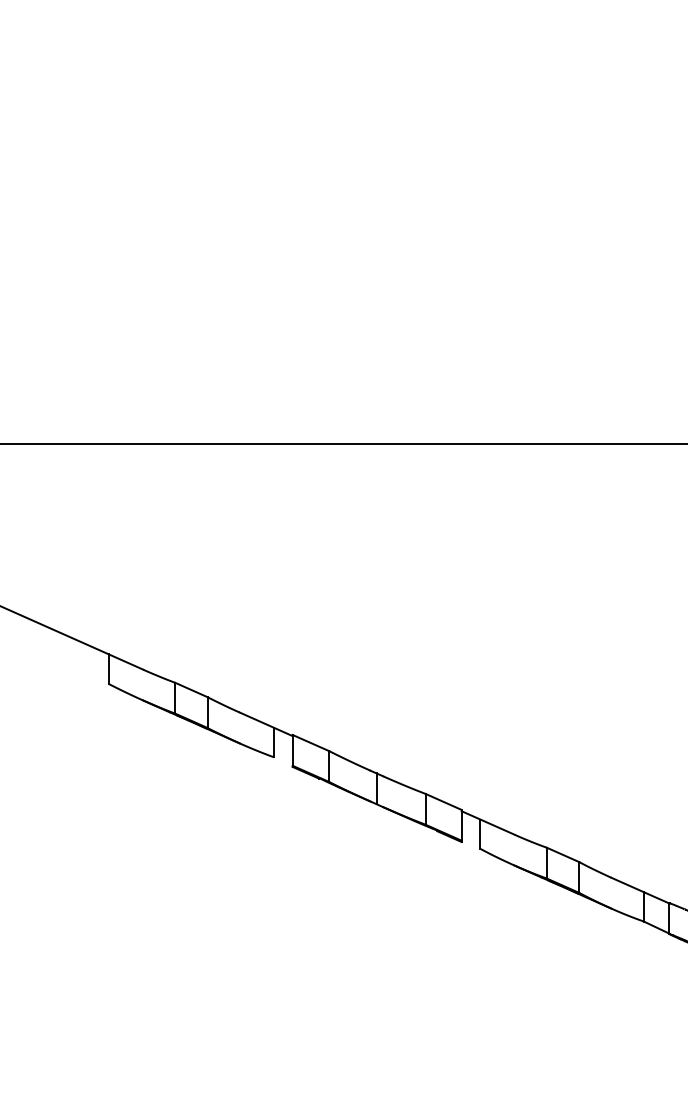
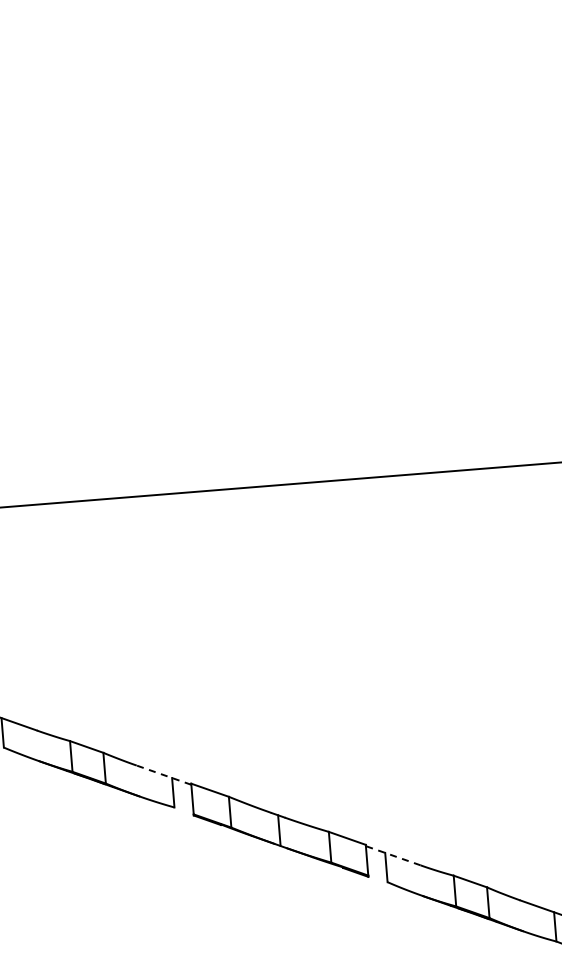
line: (266, 724) -> (164, 775), solid -> dashed
line: (488, 822) -> (393, 855), solid -> dashed

